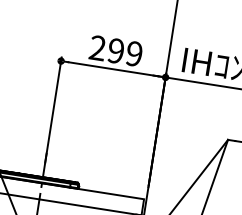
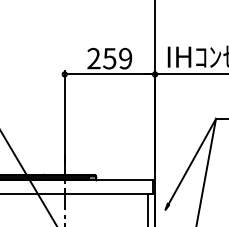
text: (115, 50) -> (109, 58), 299 -> 259

